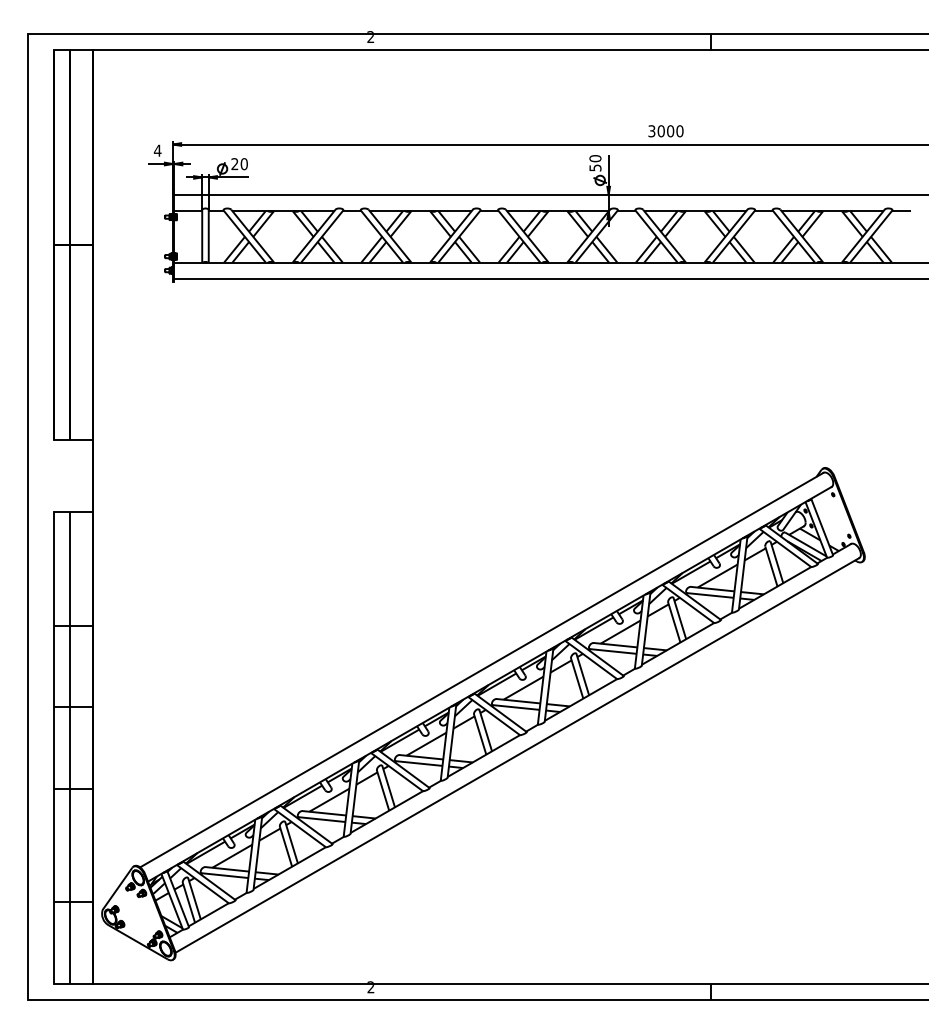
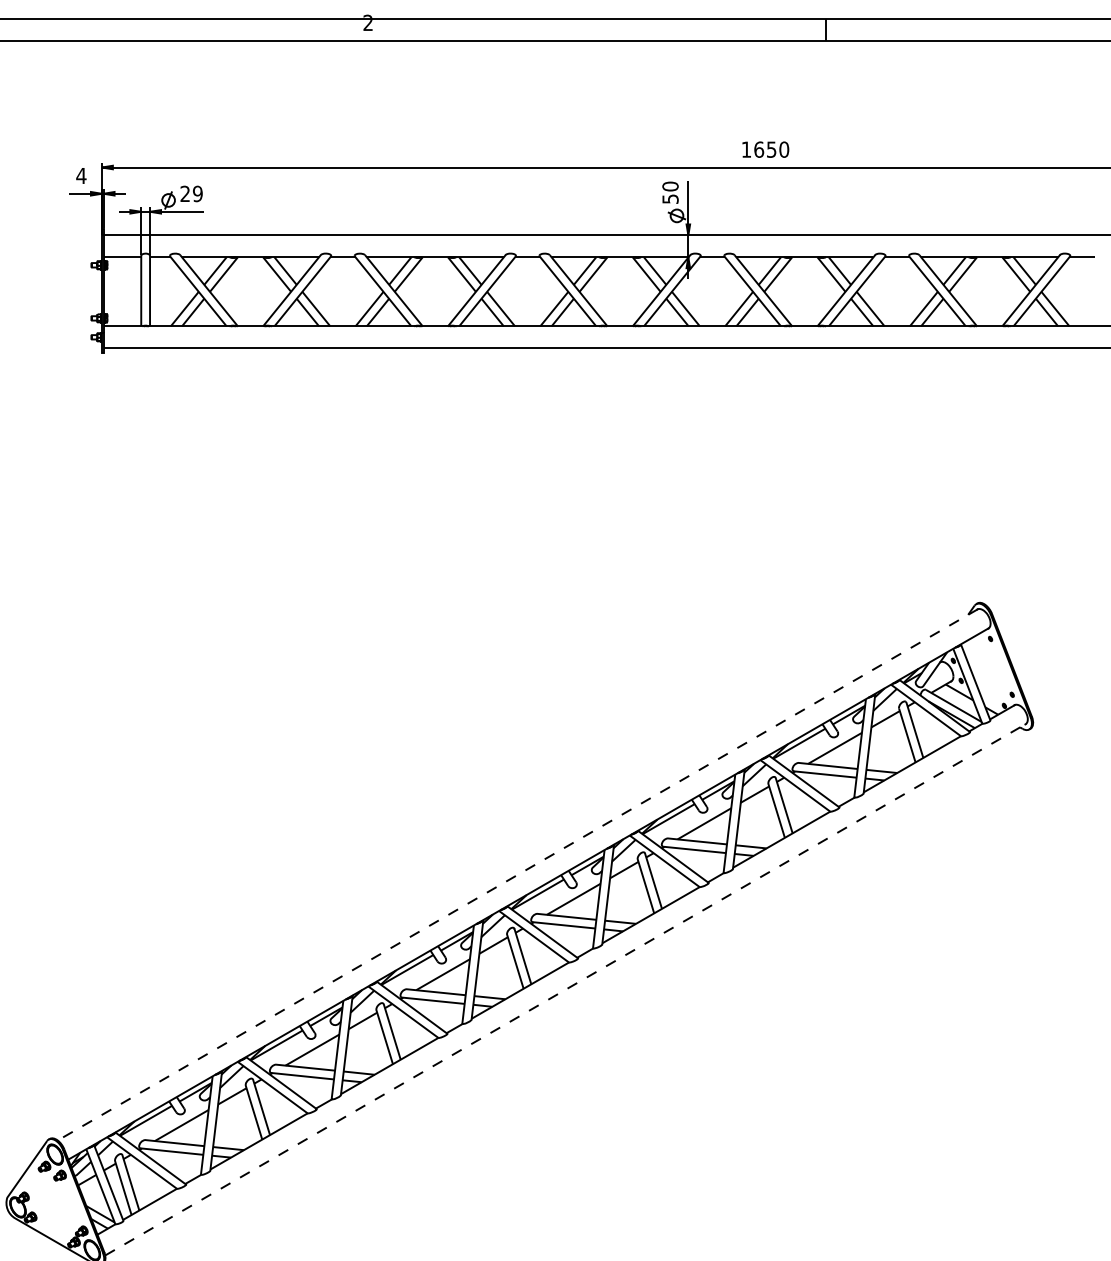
text: (661, 131) -> (759, 150), 3000 -> 1650
text: (243, 164) -> (196, 194), 20 -> 29
line: (482, 669) -> (518, 874), solid -> dashed
line: (518, 755) -> (566, 989), solid -> dashed

